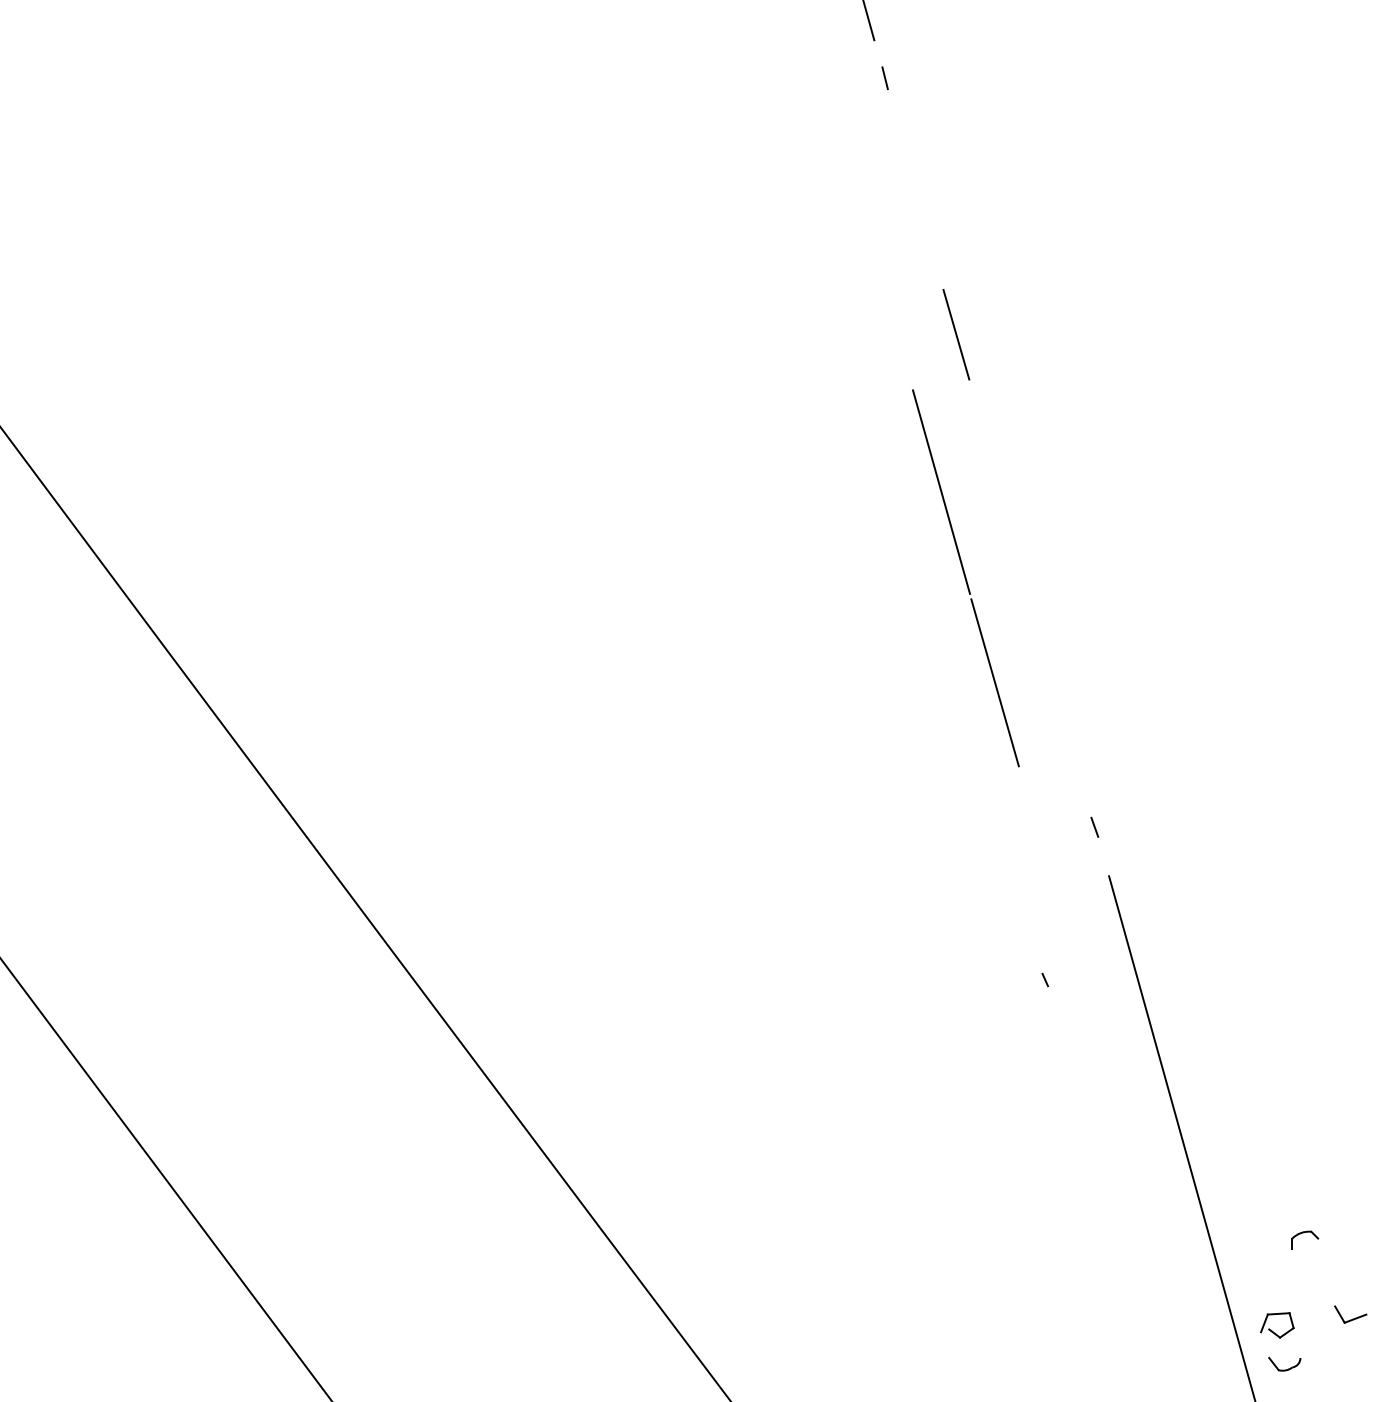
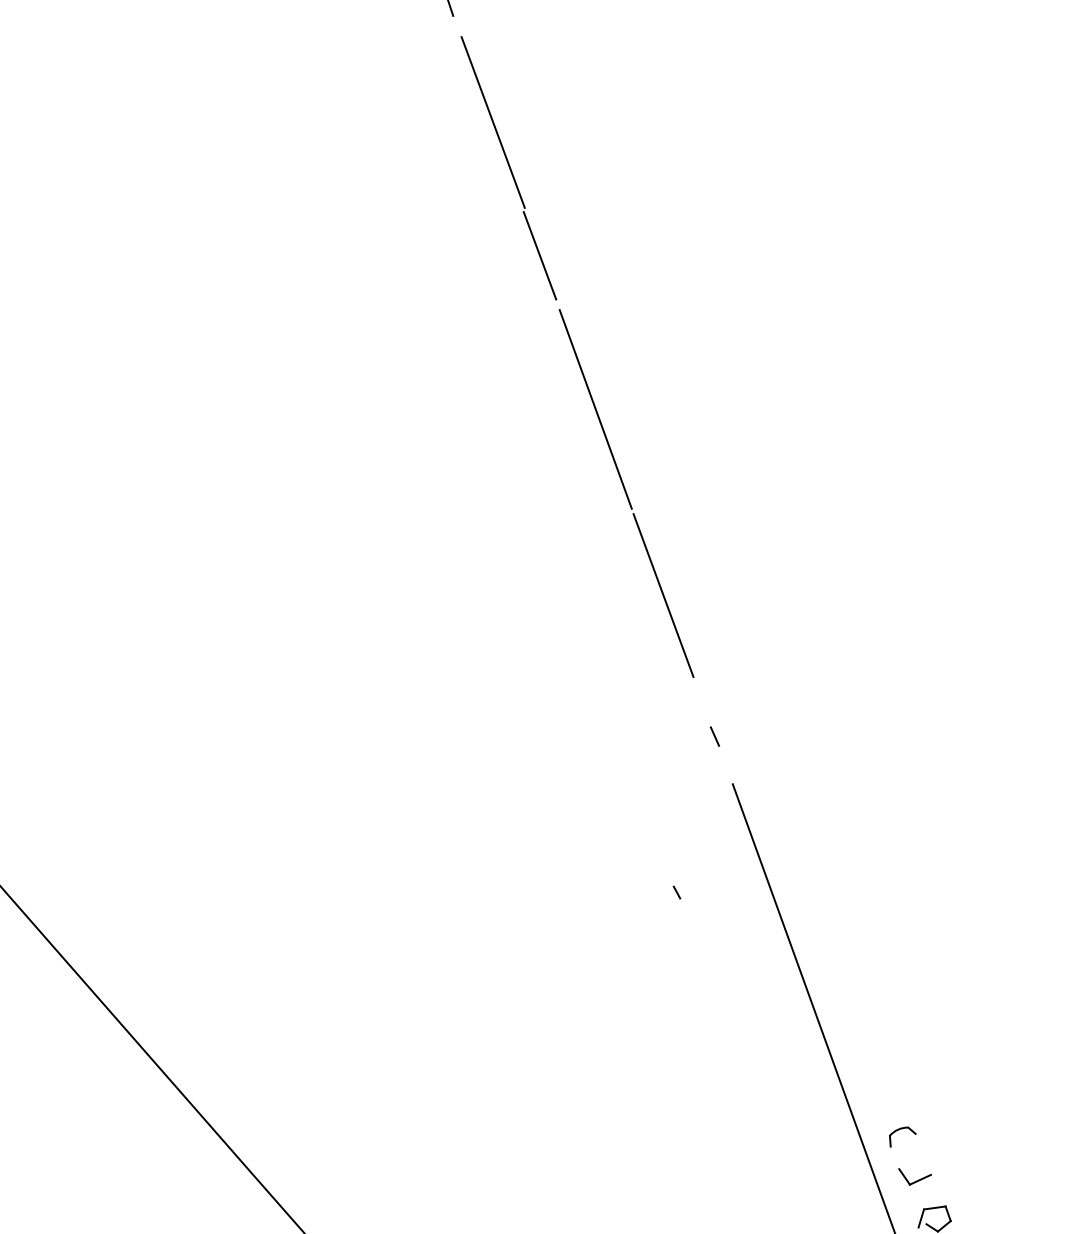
line: (919, 197) -> (492, 121), added
line: (965, 578) -> (626, 493), moved
part: (1303, 1233) -> (900, 1129), moved
part: (1350, 1314) -> (915, 1175), moved

